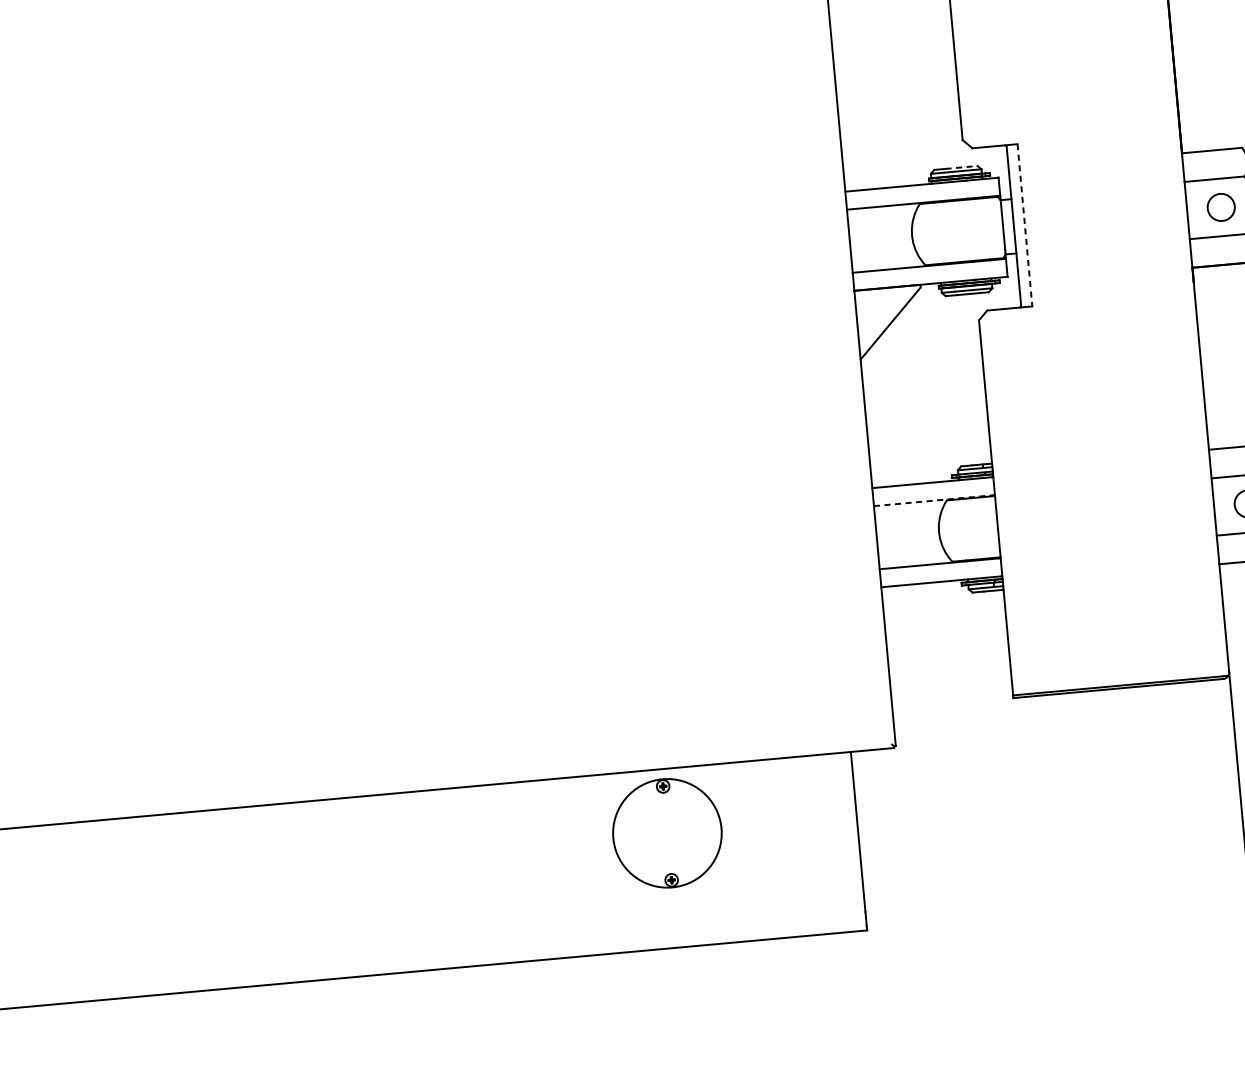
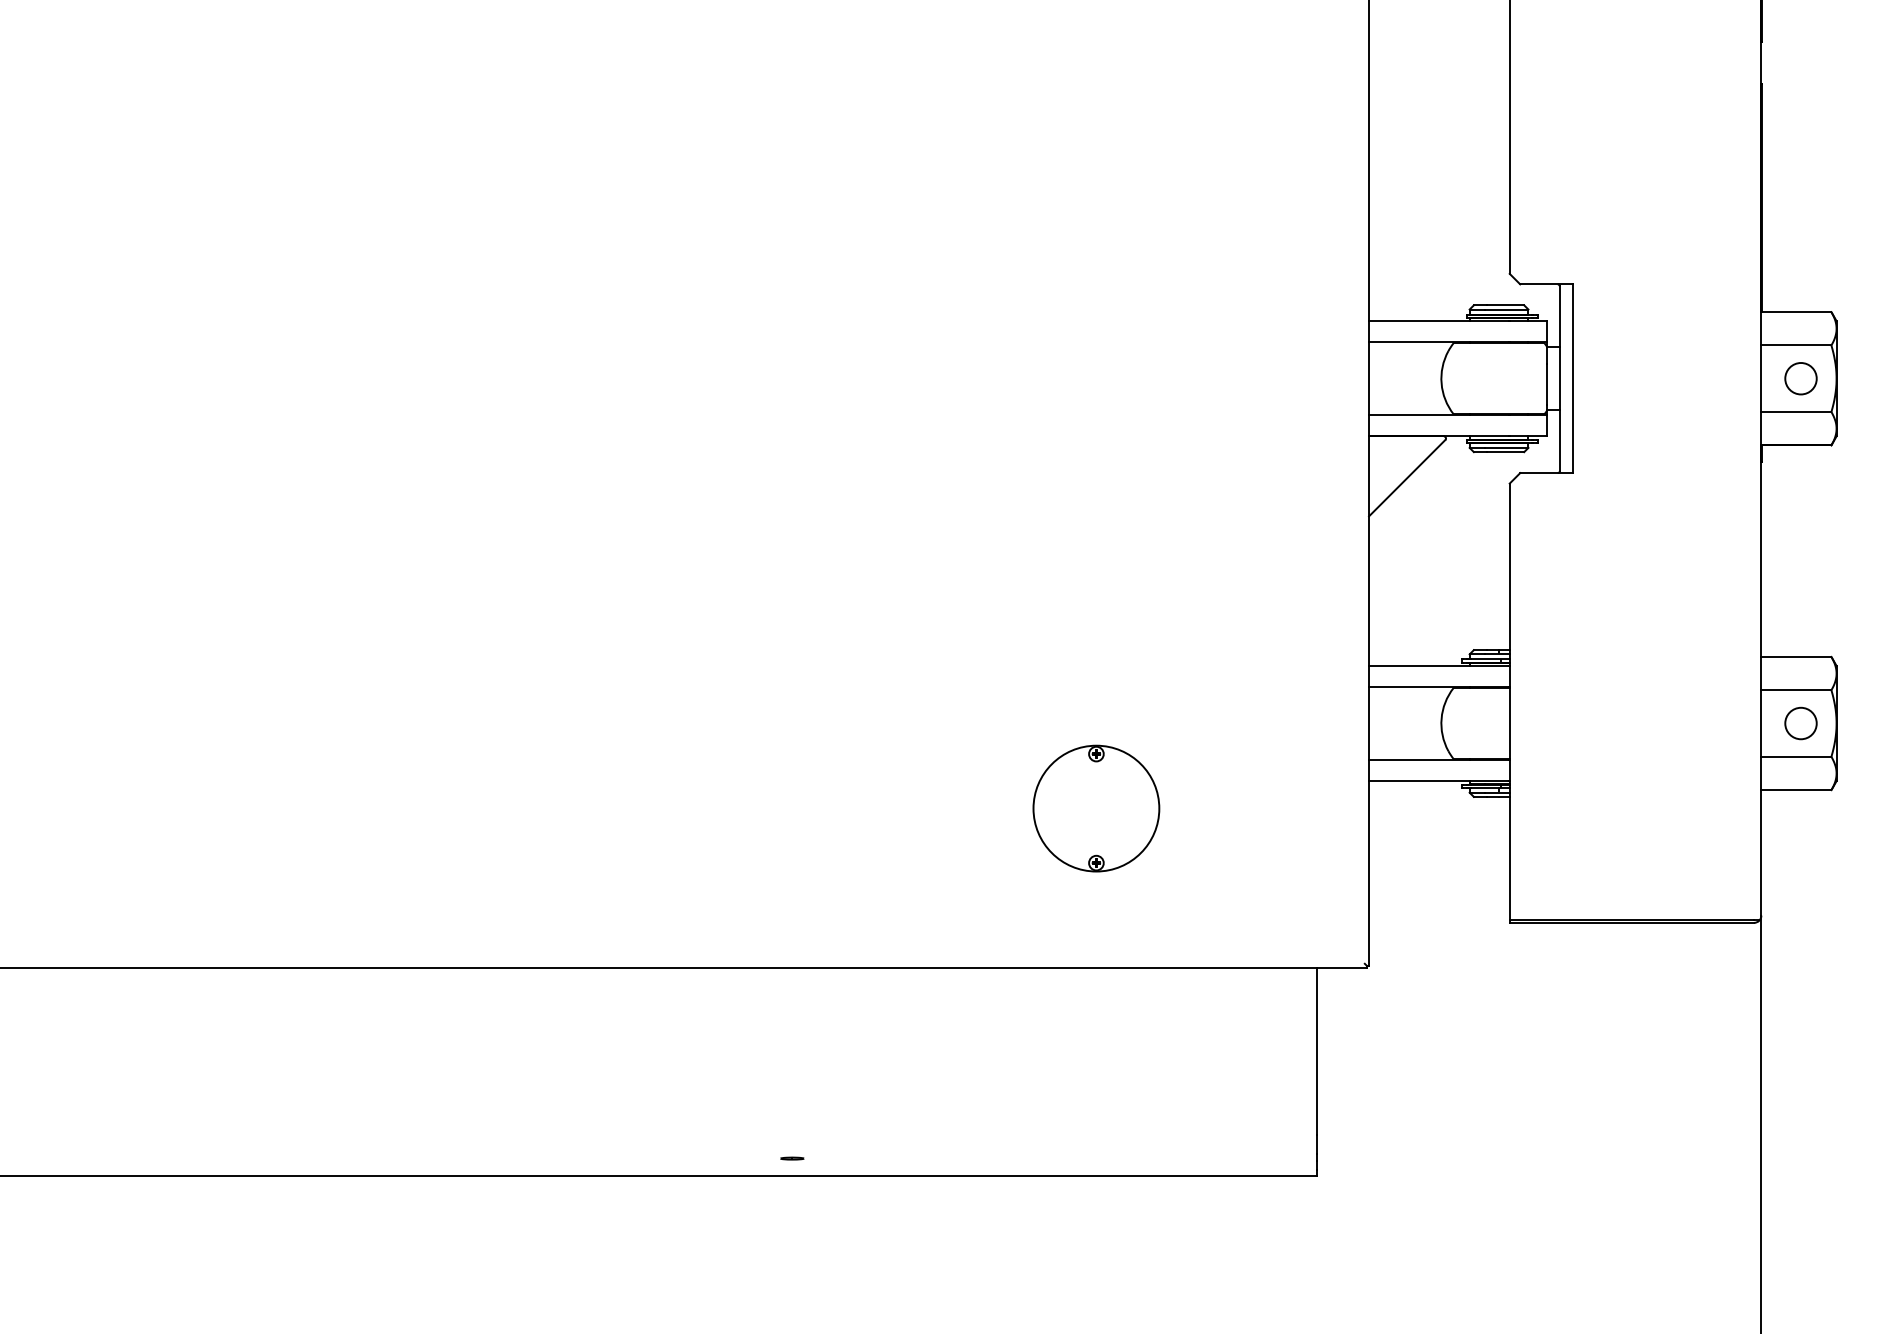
line: (961, 167) -> (1505, 305), dashed -> solid
line: (1024, 225) -> (1572, 379), dashed -> solid
line: (933, 500) -> (1438, 686), dashed -> solid
part: (667, 833) -> (1096, 808), moved
line: (415, 956) -> (792, 1158), added

